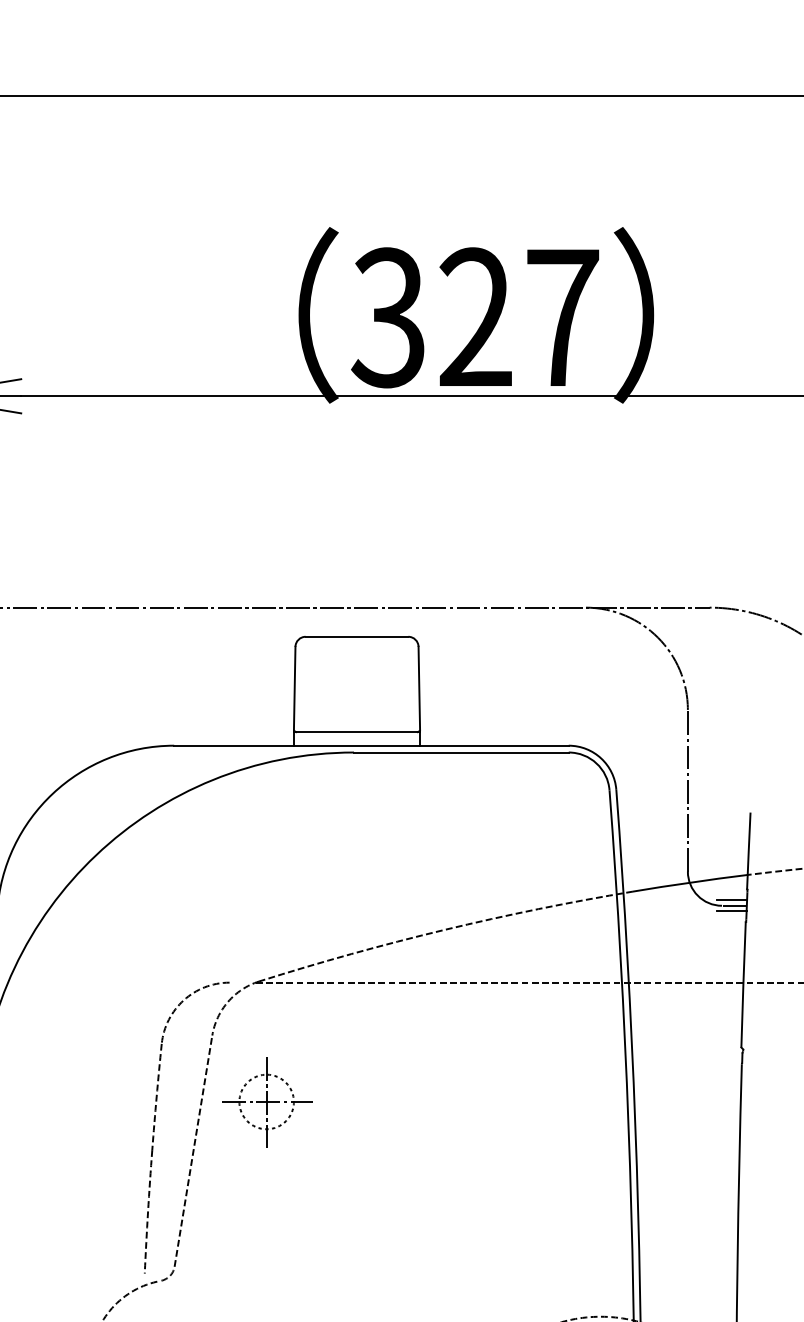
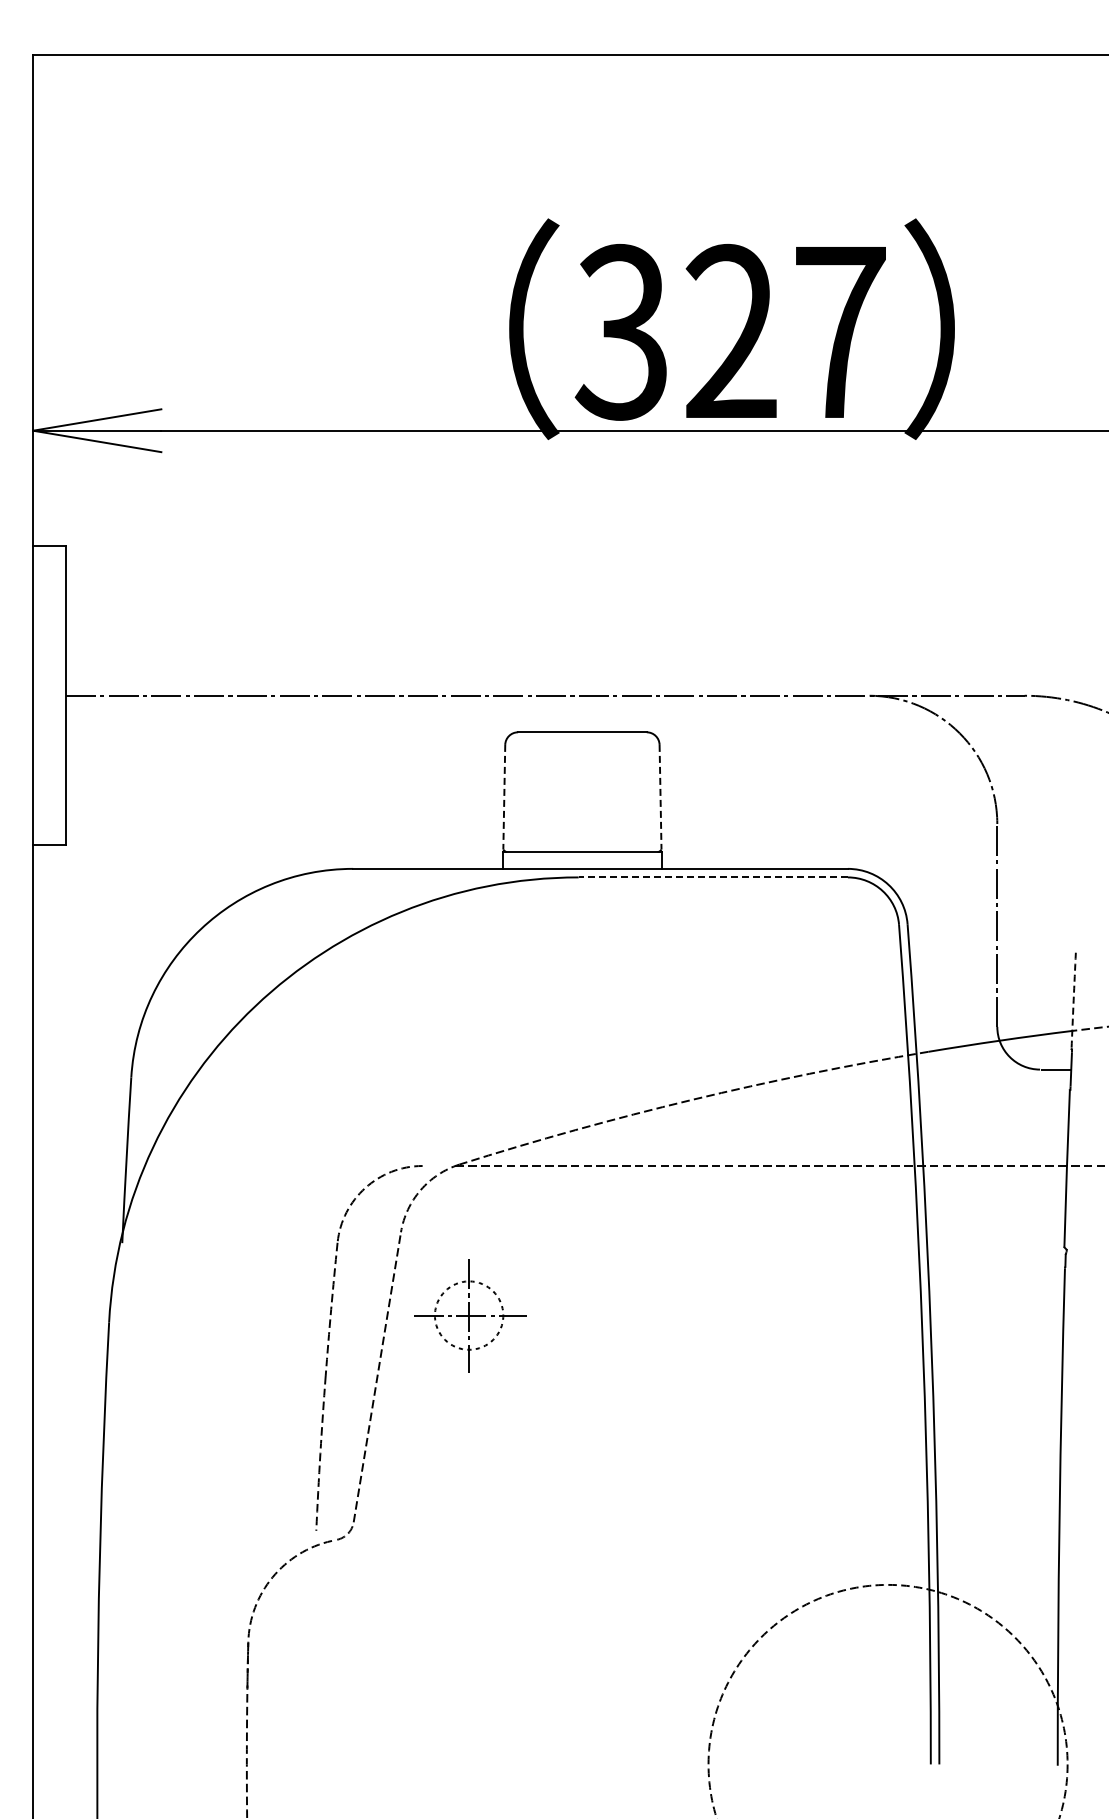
line: (294, 688) -> (504, 797), solid -> dashed
line: (419, 688) -> (660, 797), solid -> dashed
line: (461, 752) -> (713, 877), solid -> dashed
arc: (748, 850) -> (1073, 1000), solid -> dashed
line: (731, 900) -> (1052, 1062), removed
line: (731, 911) -> (1051, 1076), removed

